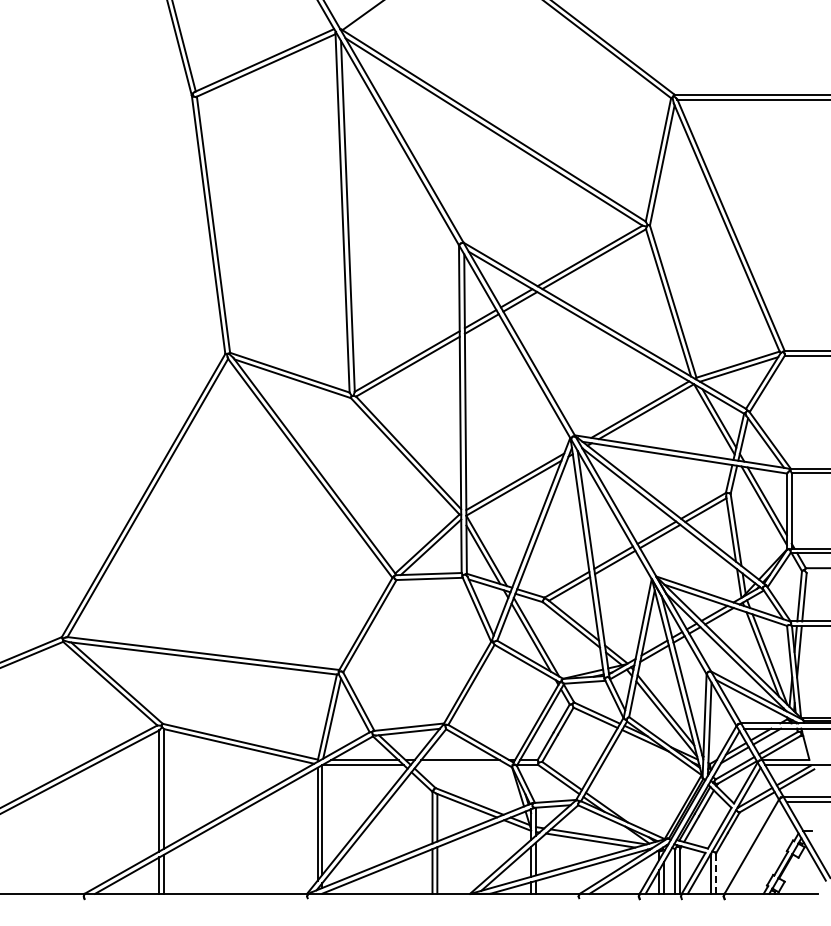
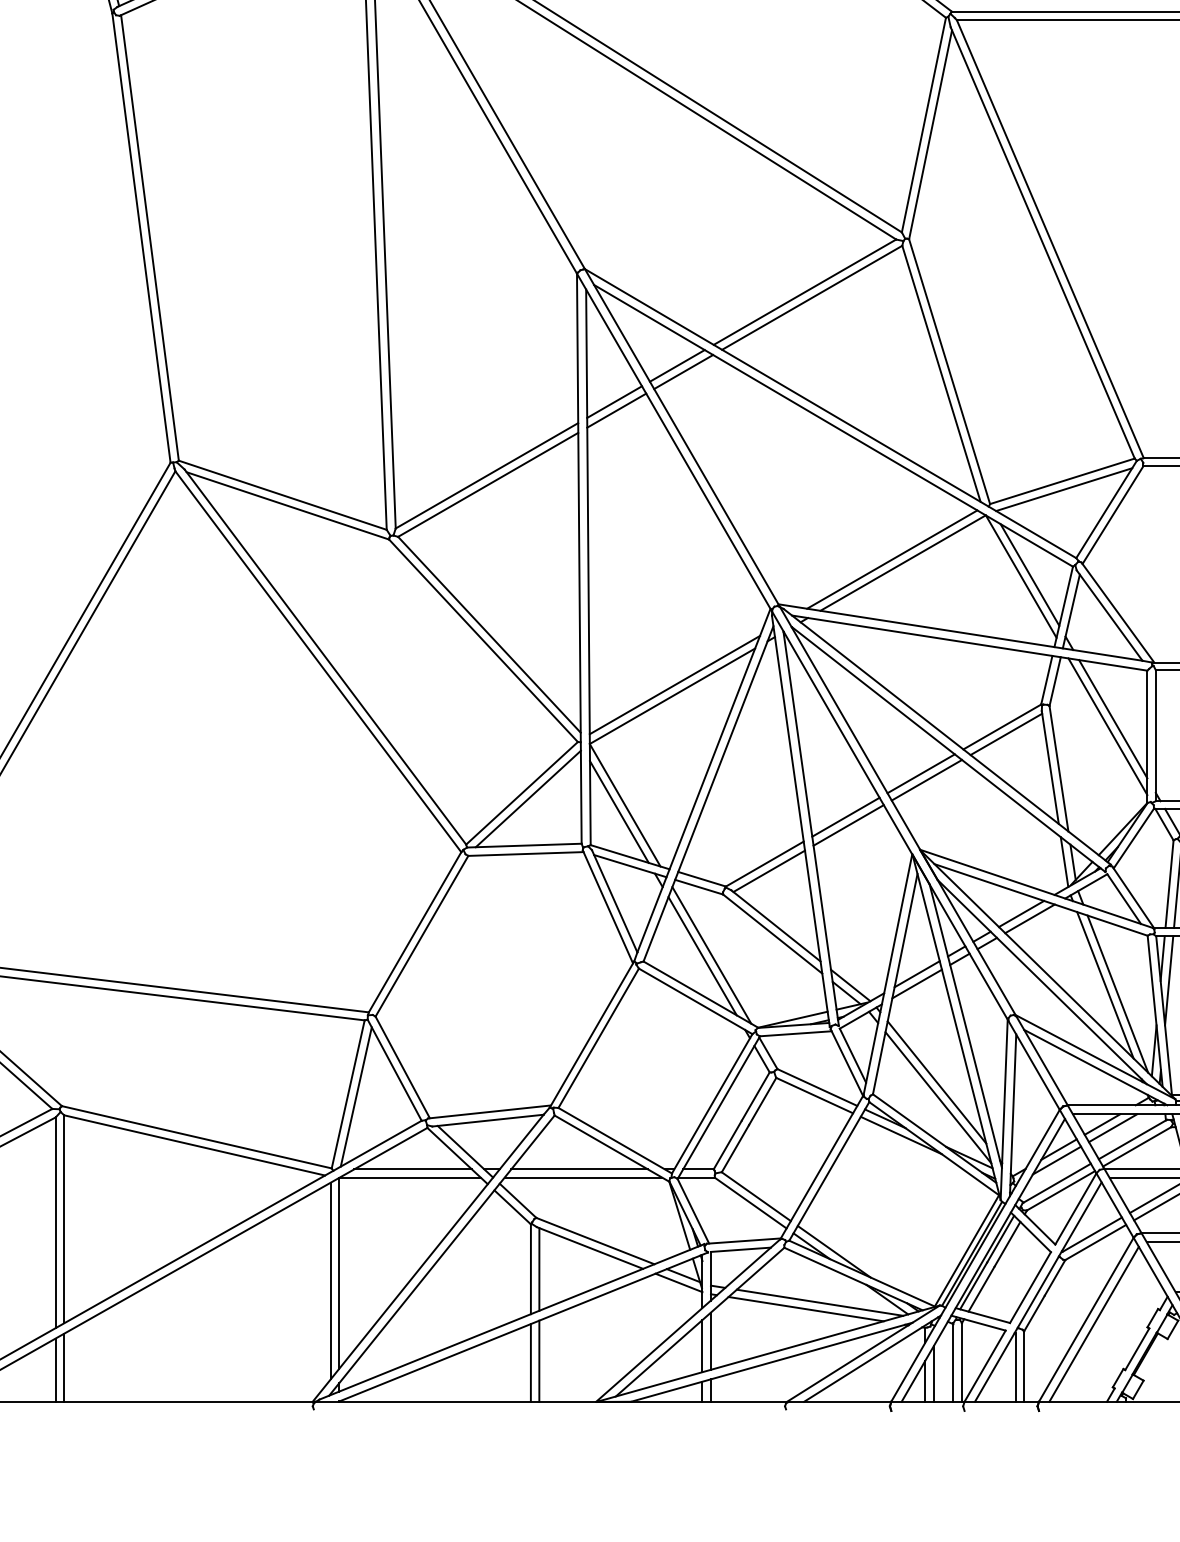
line: (462, 765) -> (583, 1178), added
line: (756, 848) -> (1094, 1322), added
line: (716, 873) -> (1024, 1366), dashed -> solid

